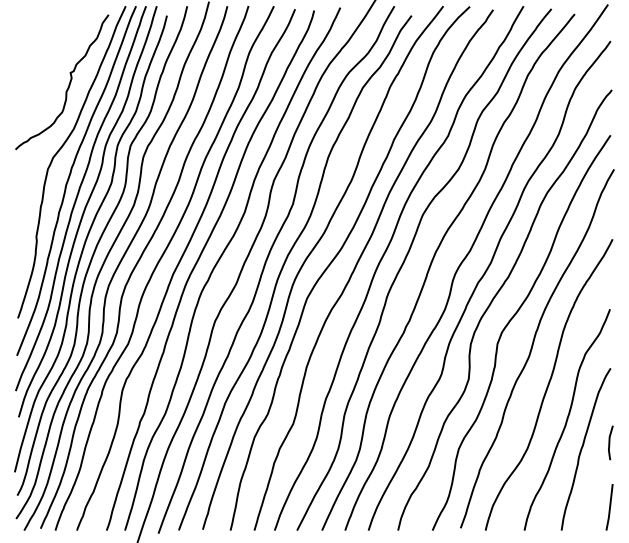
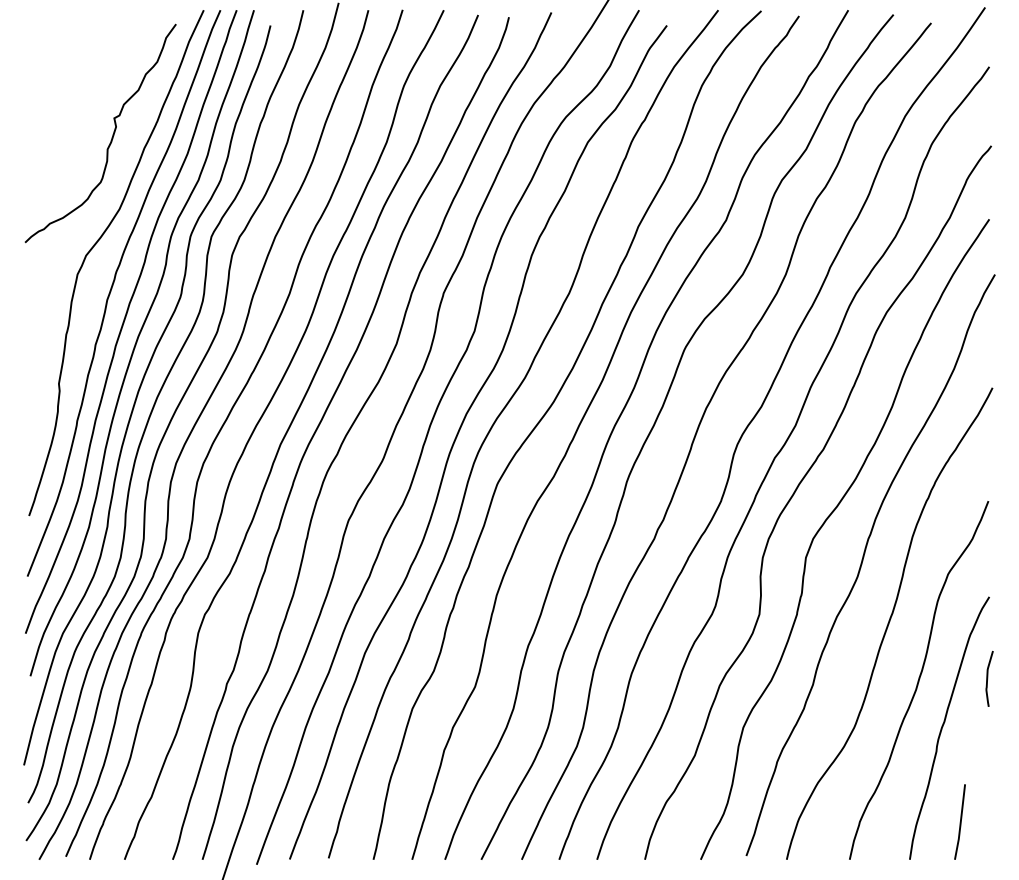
curve: (610, 442) -> (989, 678), moved
line: (609, 507) -> (959, 822), moved

